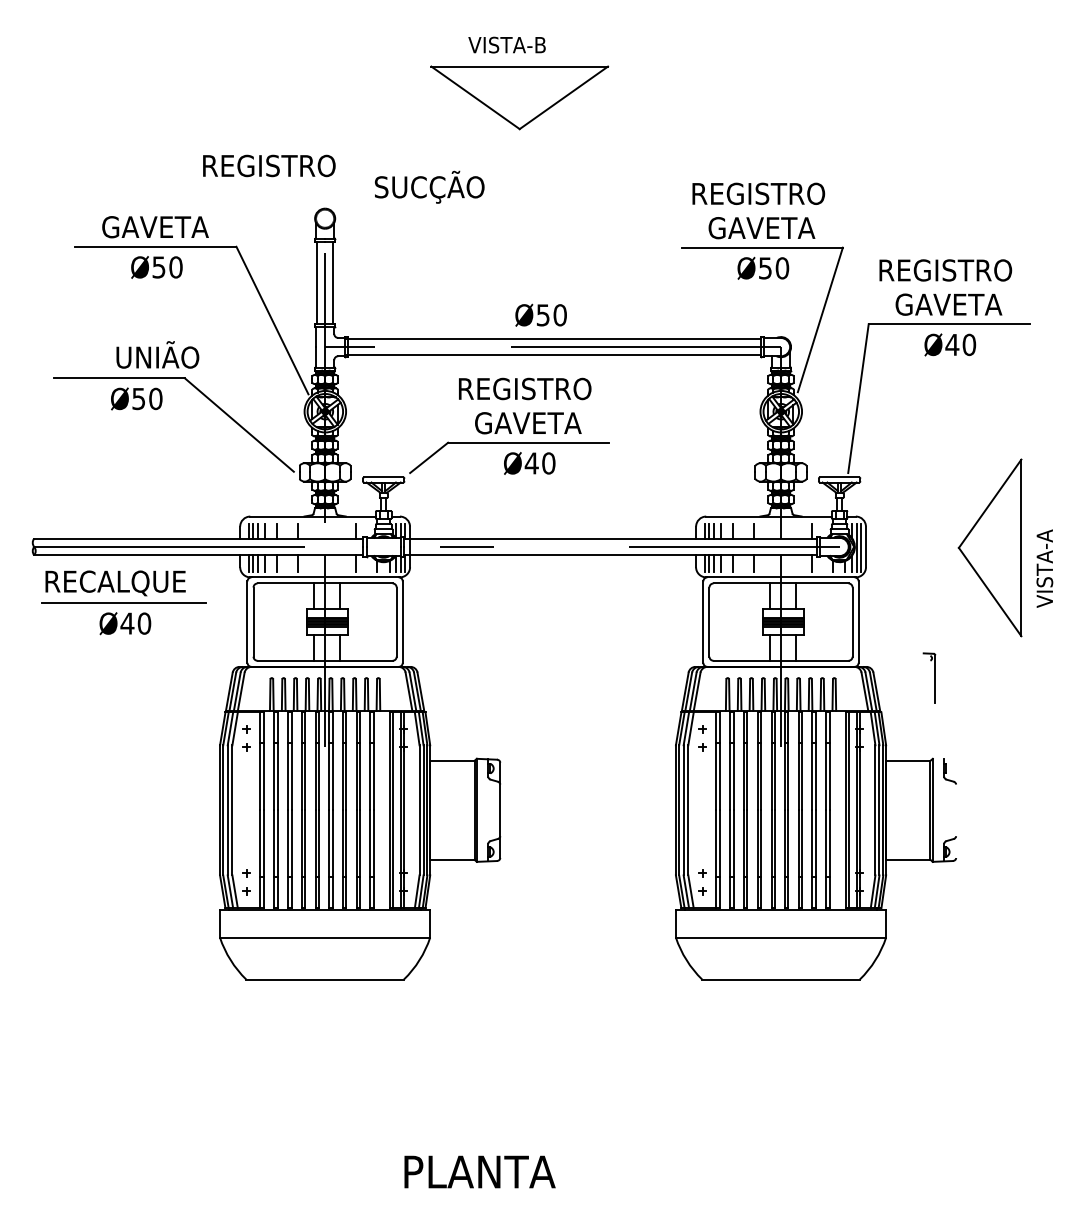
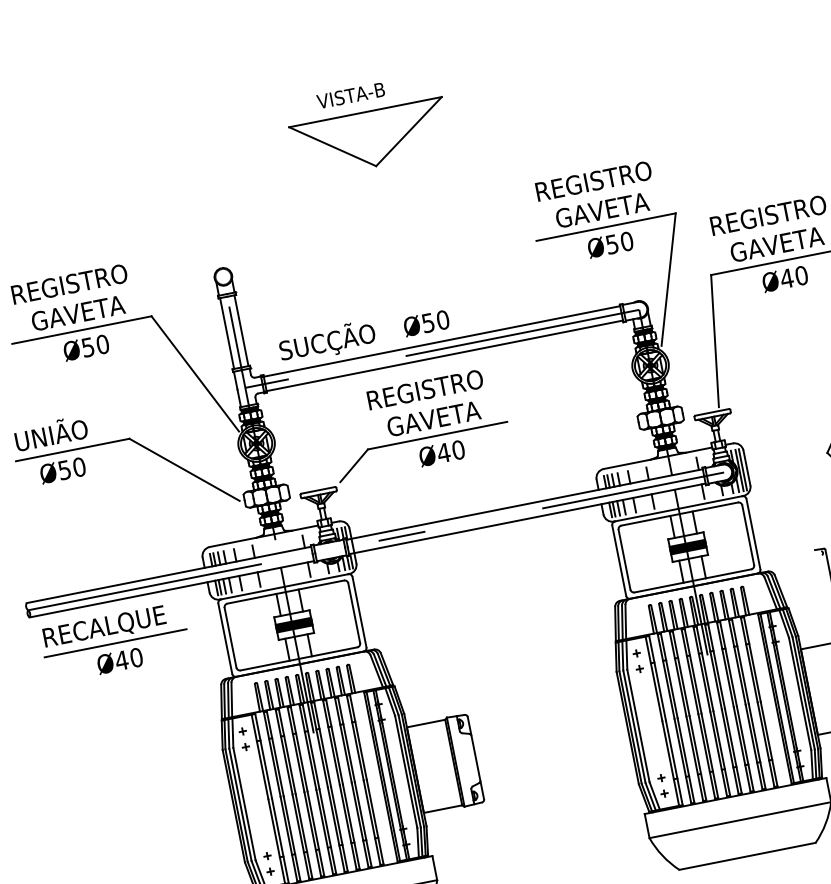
text: (269, 165) -> (69, 283), moved
text: (429, 186) -> (327, 341), moved
text: (157, 354) -> (50, 433), moved
text: (136, 398) -> (62, 470), moved

